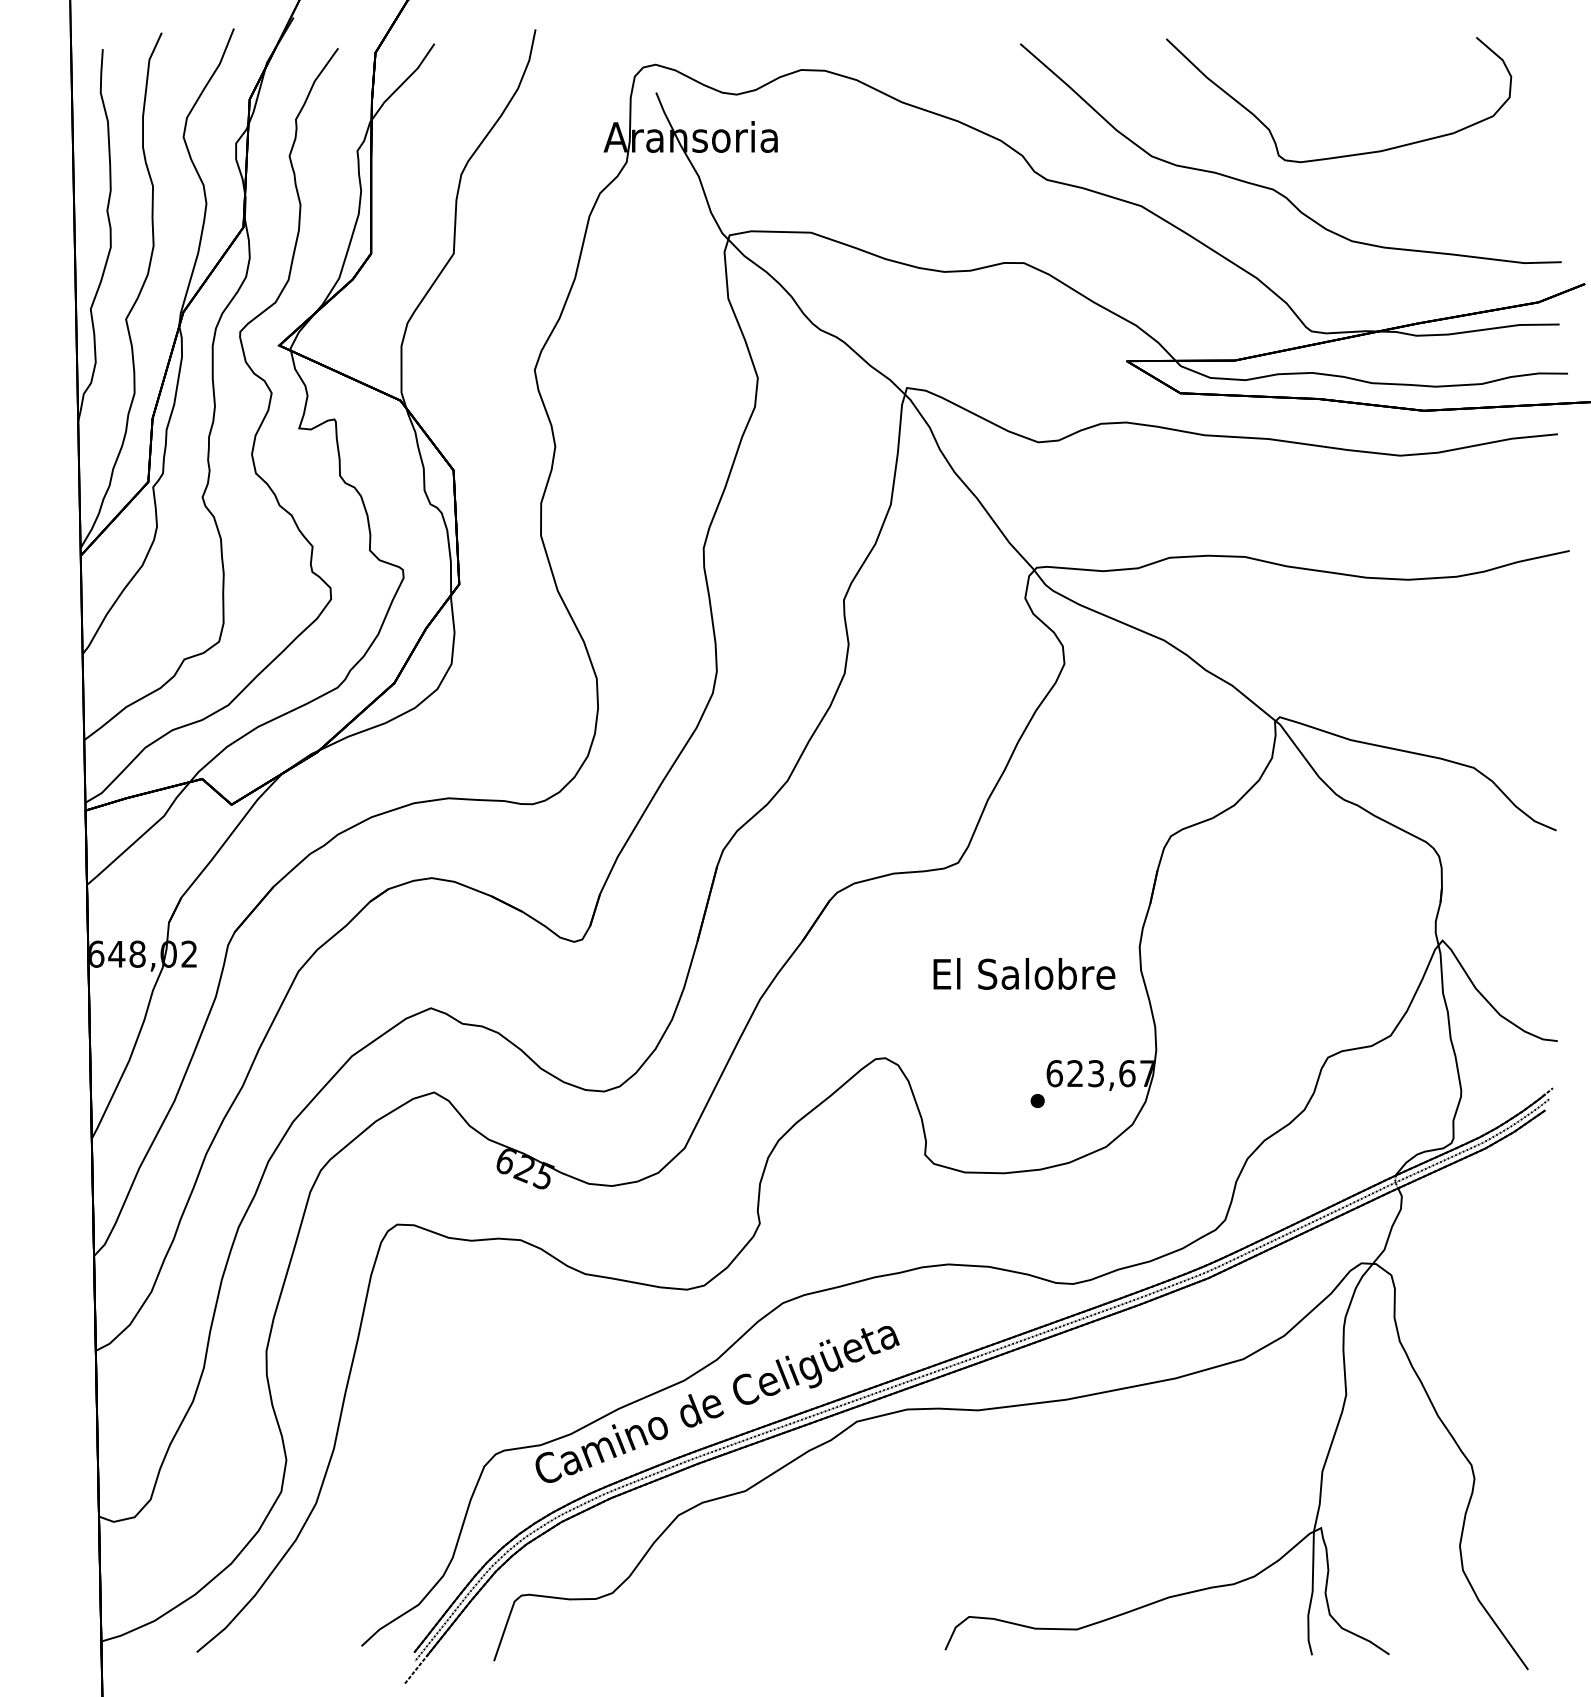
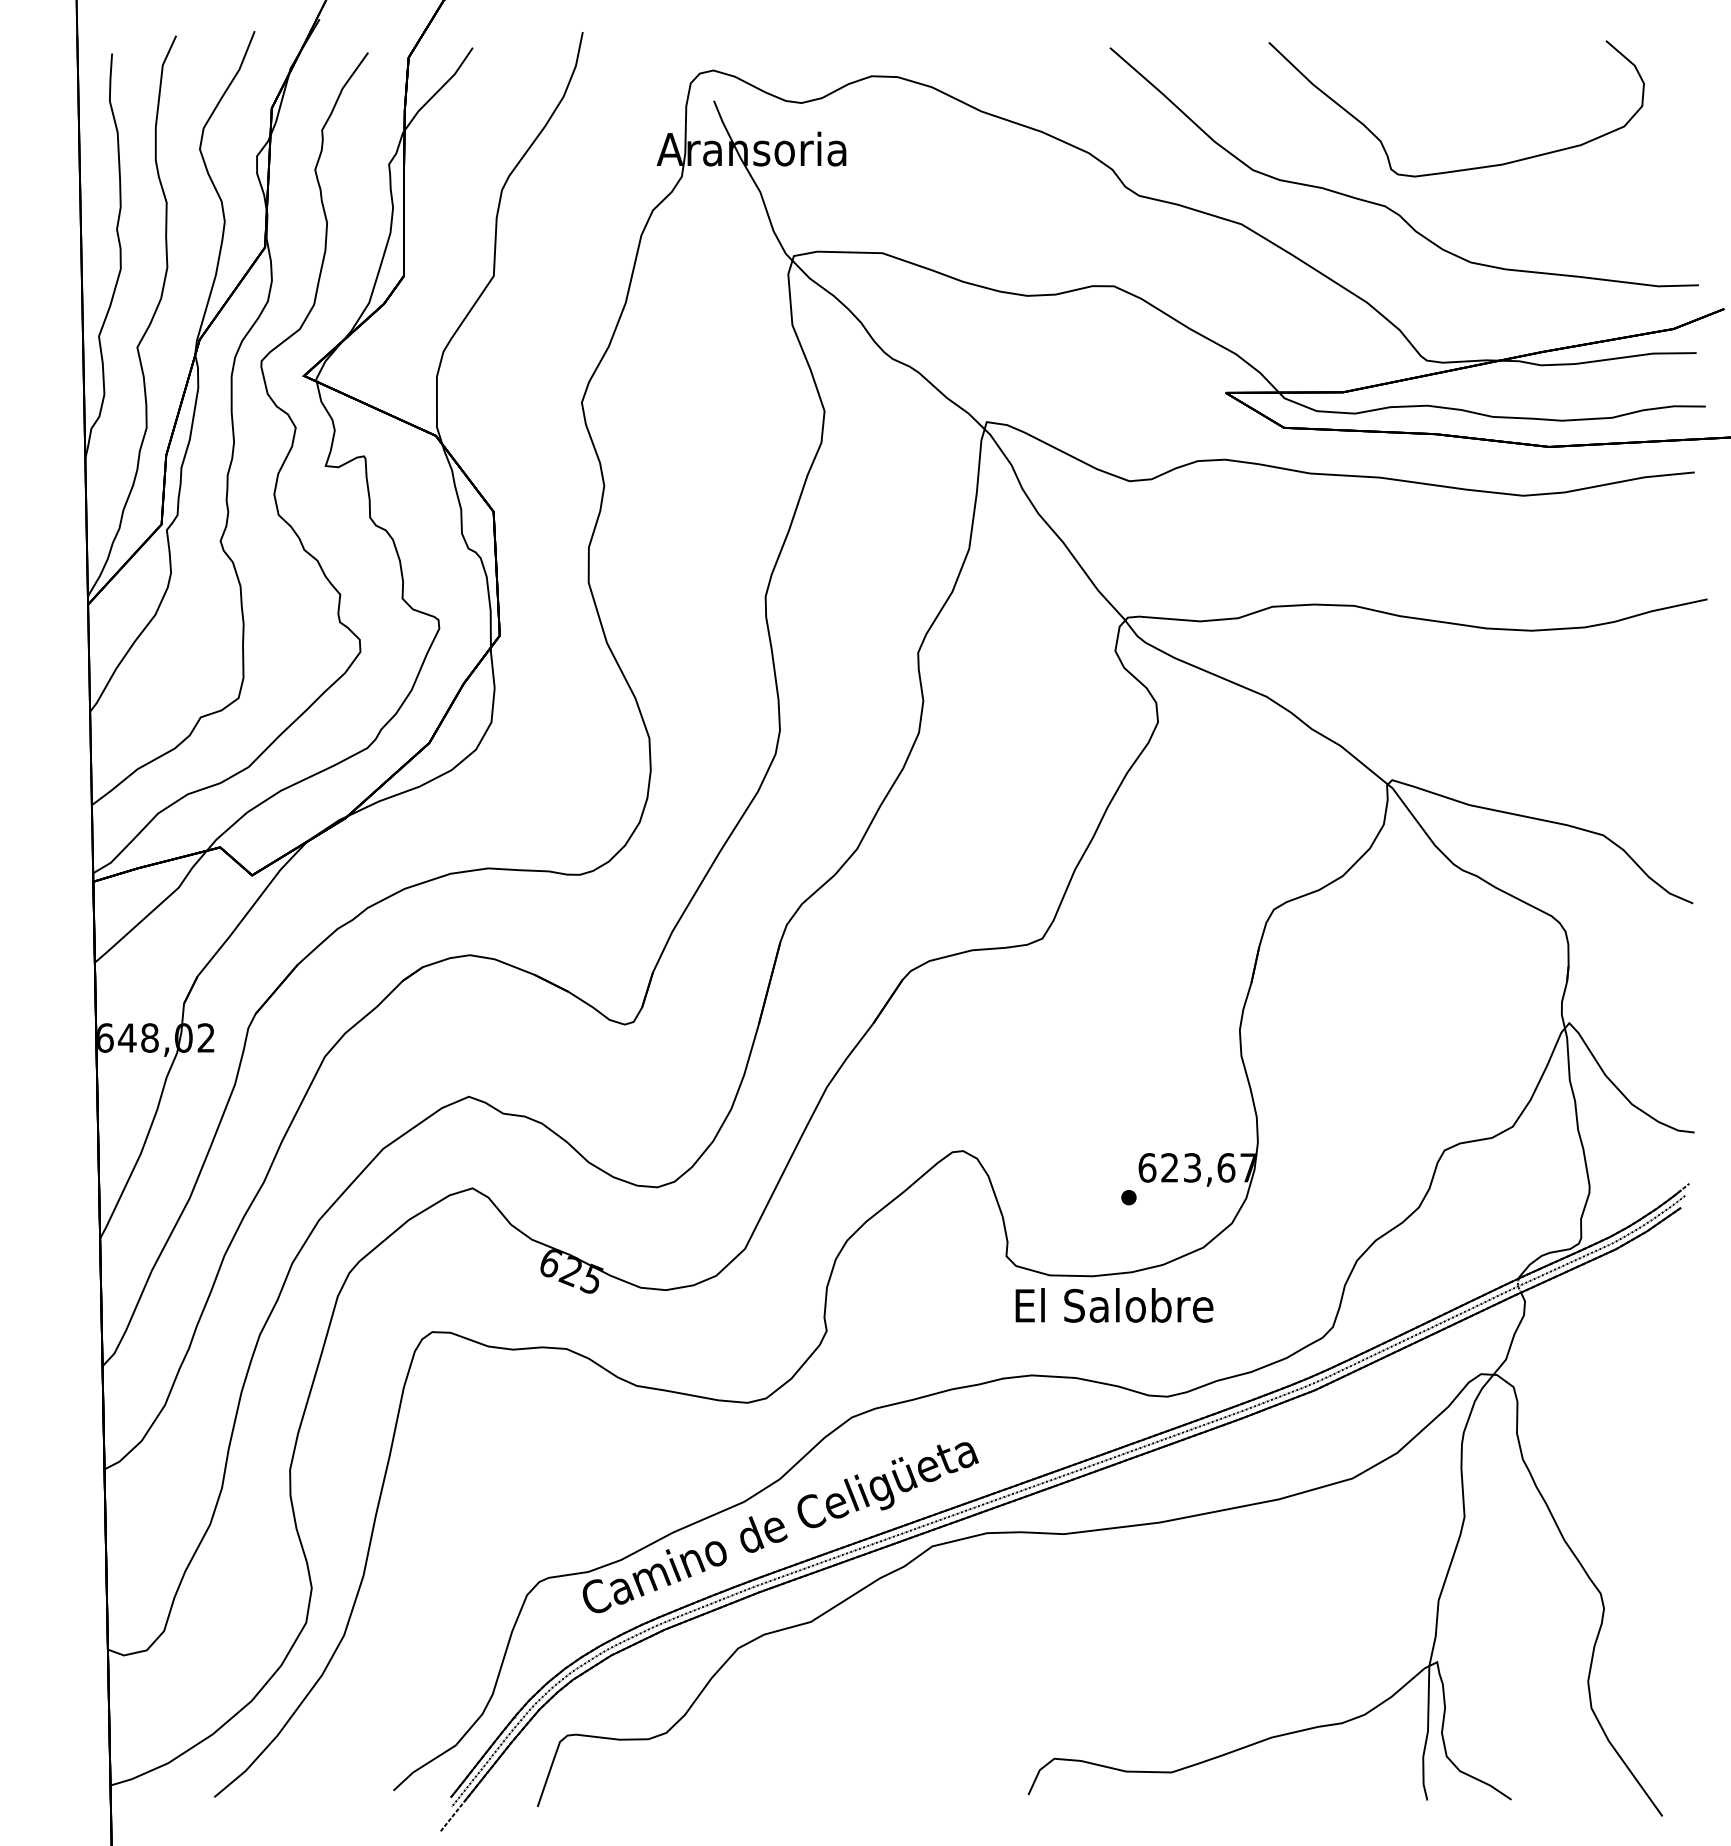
text: (1024, 973) -> (1114, 1305), moved

